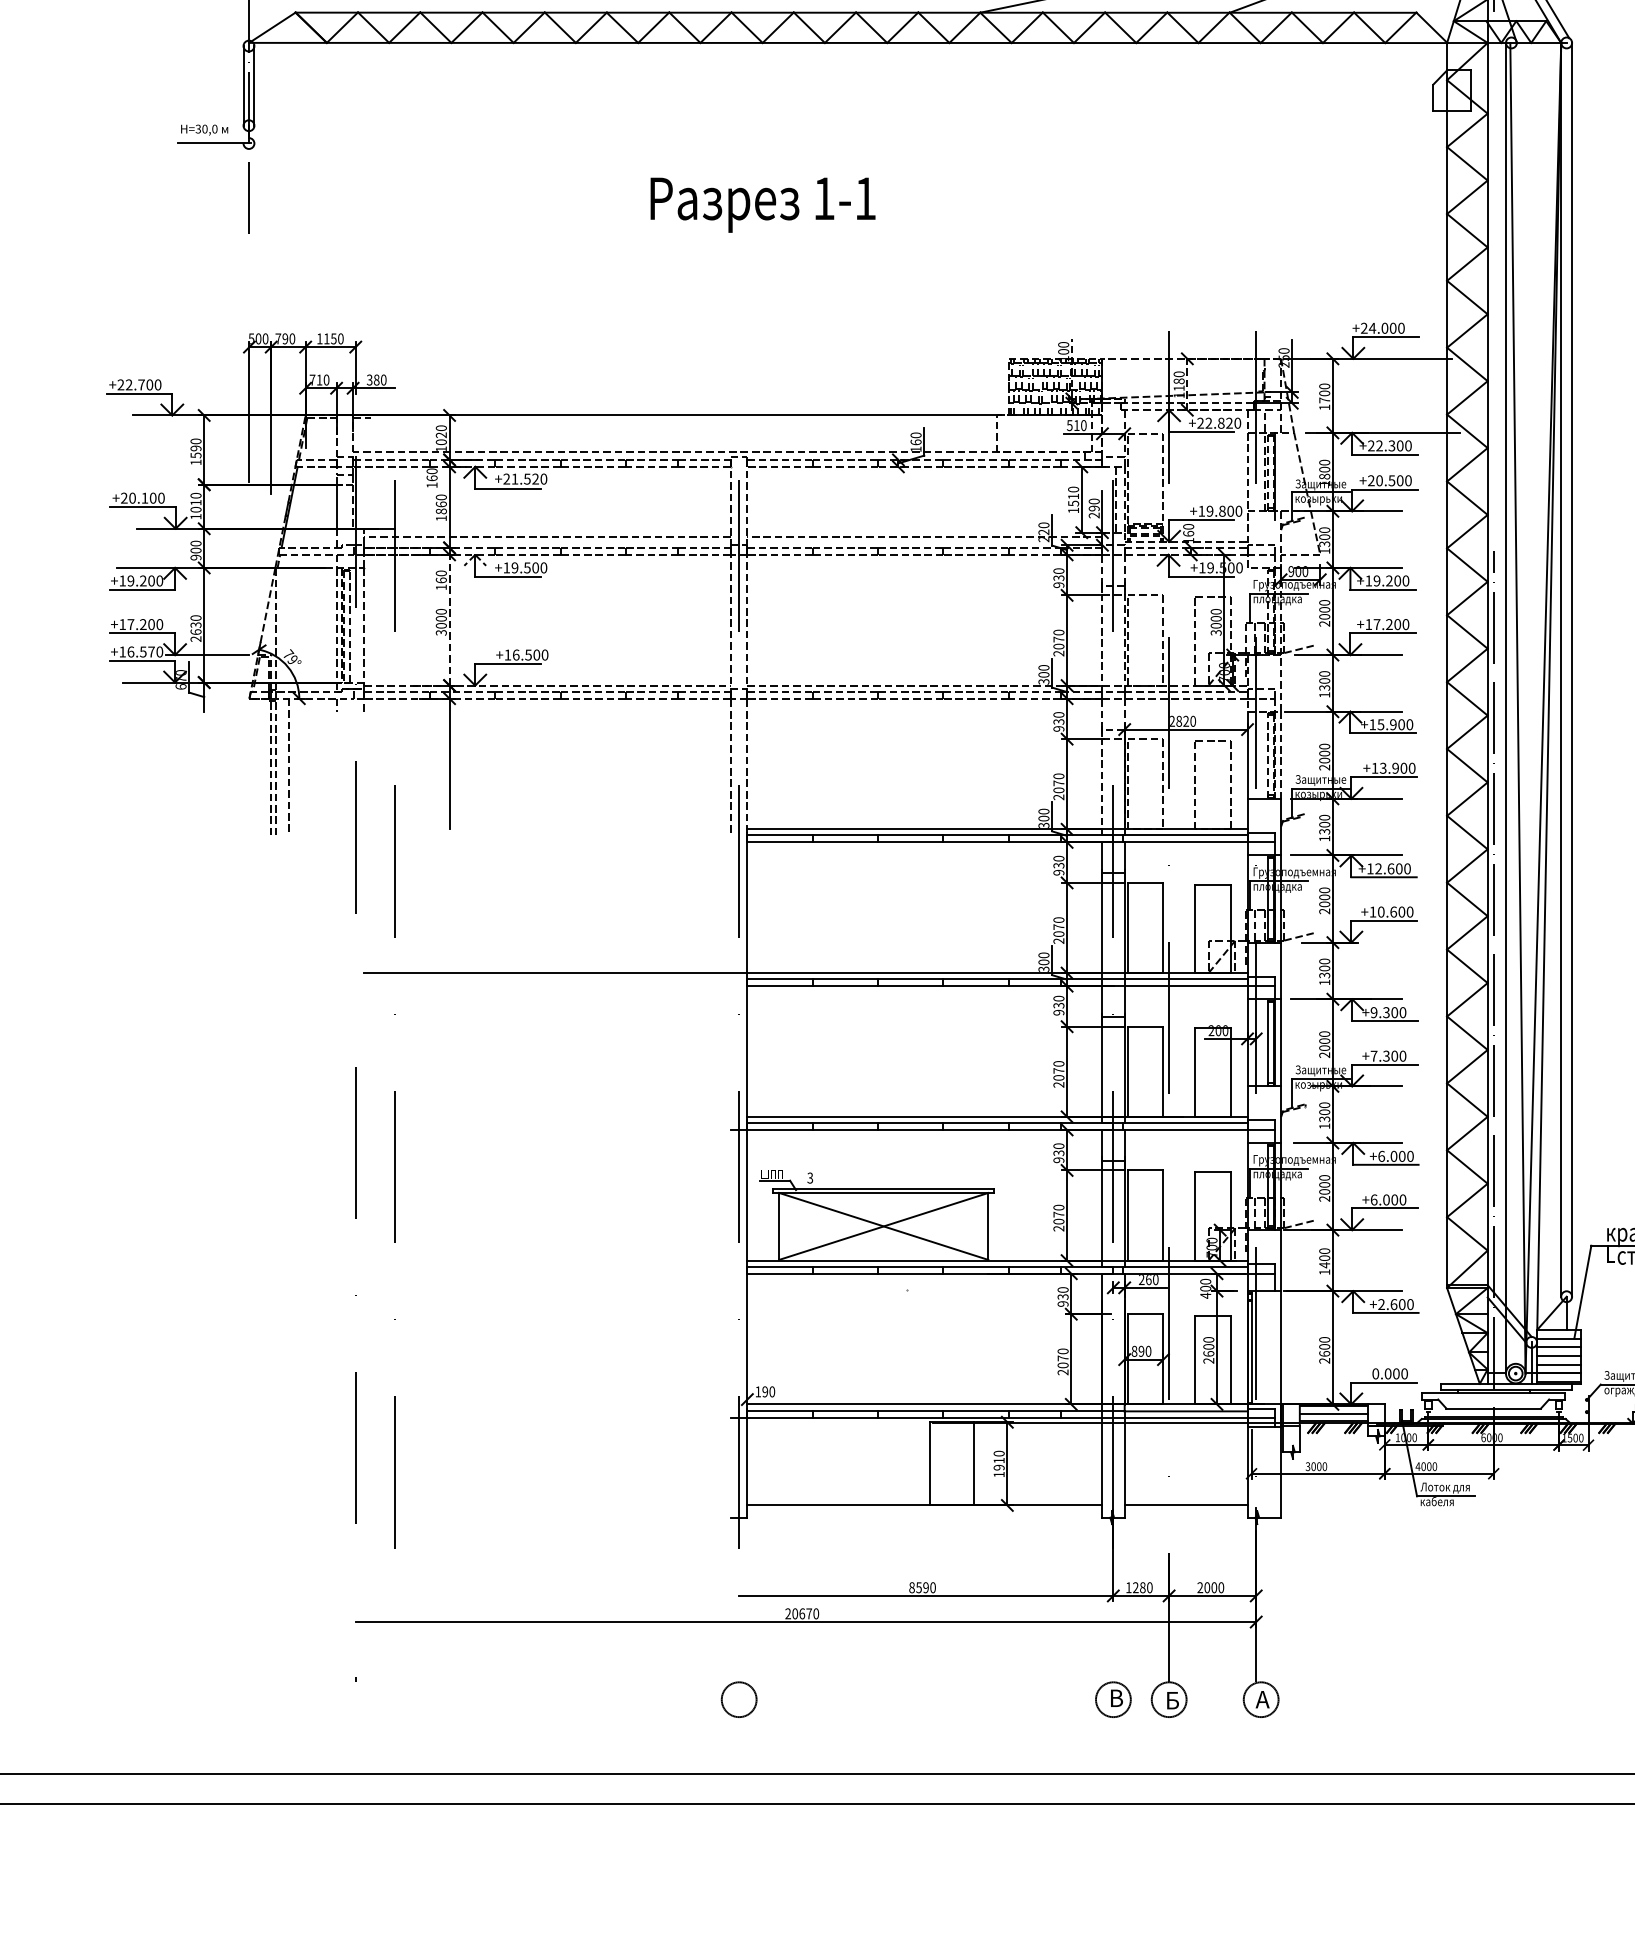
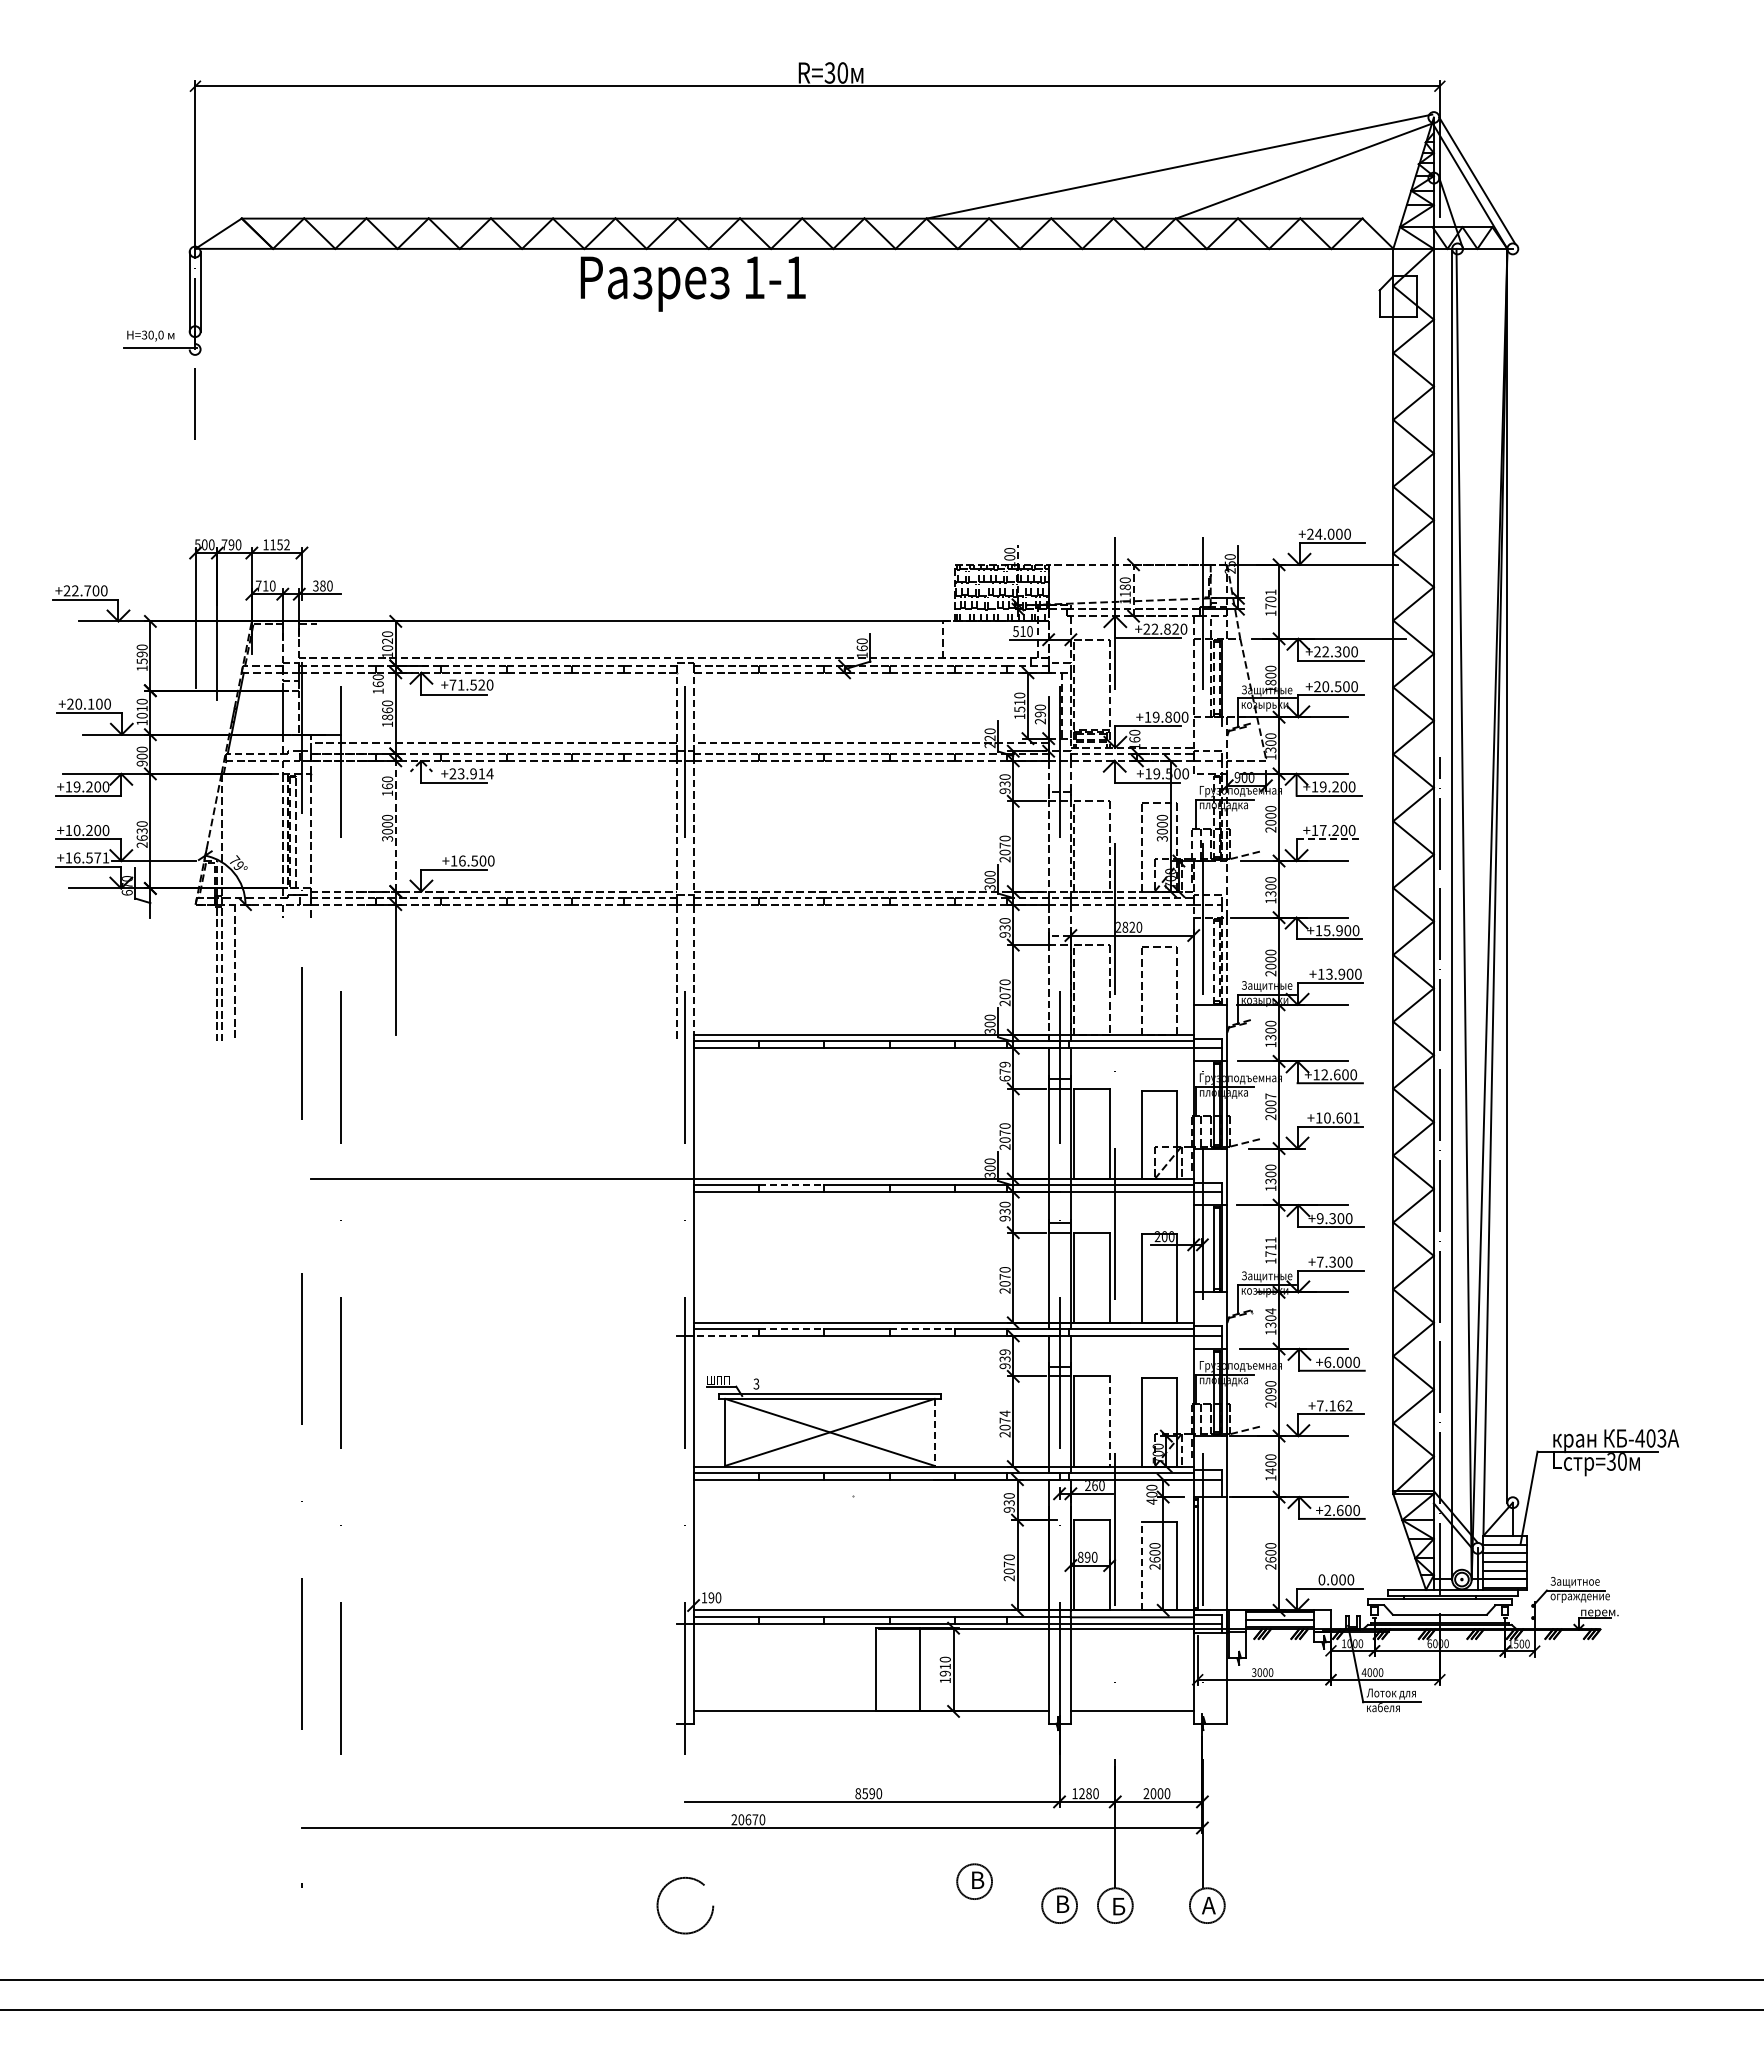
text: (762, 204) -> (692, 283), moved
text: (340, 338) -> (286, 544), 1150 -> 1152
text: (1324, 386) -> (1270, 592), 1700 -> 1701
text: (506, 478) -> (452, 684), +21.520 -> +71.520
text: (525, 567) -> (471, 773), +19.500 -> +23.914
text: (130, 624) -> (76, 830), +17.200 -> +10.200
line: (1383, 633) -> (1329, 839), solid -> dashed
text: (159, 651) -> (105, 857), +16.570 -> +16.571
line: (1572, 669) -> (1518, 875), removed
text: (1058, 865) -> (1004, 1071), 930 -> 679
text: (1324, 890) -> (1270, 1096), 2000 -> 2007
text: (1410, 911) -> (1356, 1117), +10.600 -> +10.601
line: (845, 979) -> (791, 1185), solid -> dashed
text: (1324, 1044) -> (1270, 1250), 2000 -> 1711
text: (1324, 1105) -> (1270, 1311), 1300 -> 1304
line: (845, 1122) -> (791, 1328), solid -> dashed
line: (976, 1122) -> (922, 1328), solid -> dashed
line: (780, 1129) -> (726, 1335), solid -> dashed
text: (1058, 1146) -> (1004, 1352), 930 -> 939
text: (1324, 1184) -> (1270, 1390), 2000 -> 2090
text: (1388, 1199) -> (1334, 1405), +6.000 -> +7.162
text: (1058, 1207) -> (1004, 1413), 2070 -> 2074
line: (1163, 1216) -> (1109, 1422), solid -> dashed
line: (988, 1226) -> (934, 1432), solid -> dashed
line: (1195, 1359) -> (1141, 1565), solid -> dashed
part: (1028, 1675) -> (974, 1881), added
circle: (738, 1699) -> (684, 1905), size x1.6

